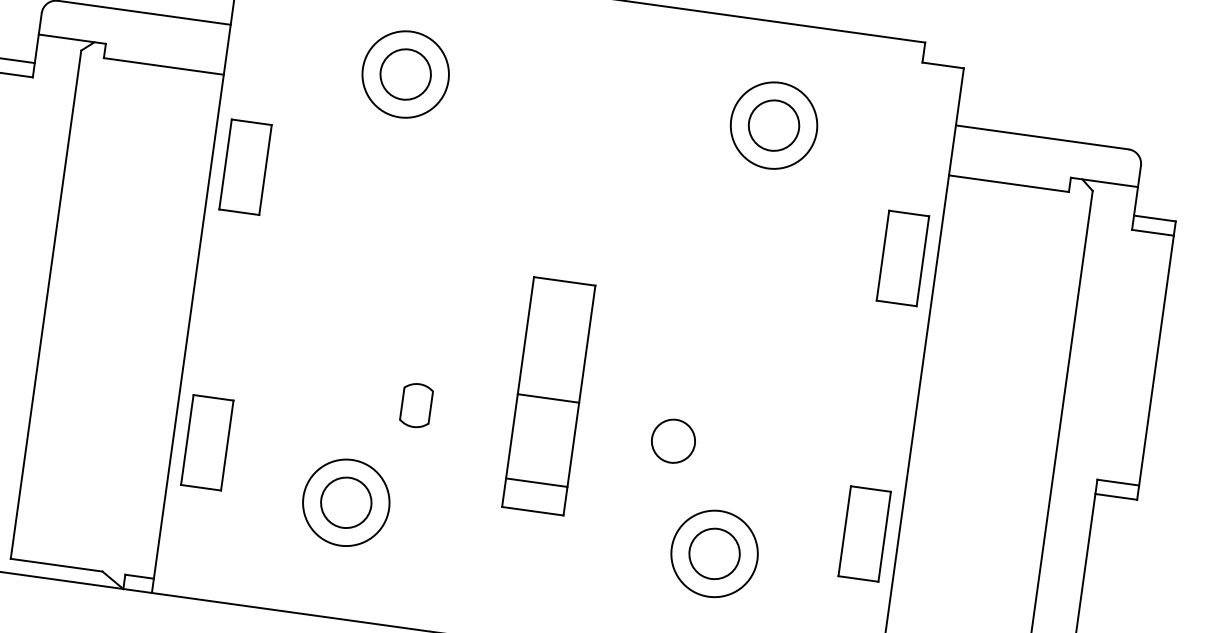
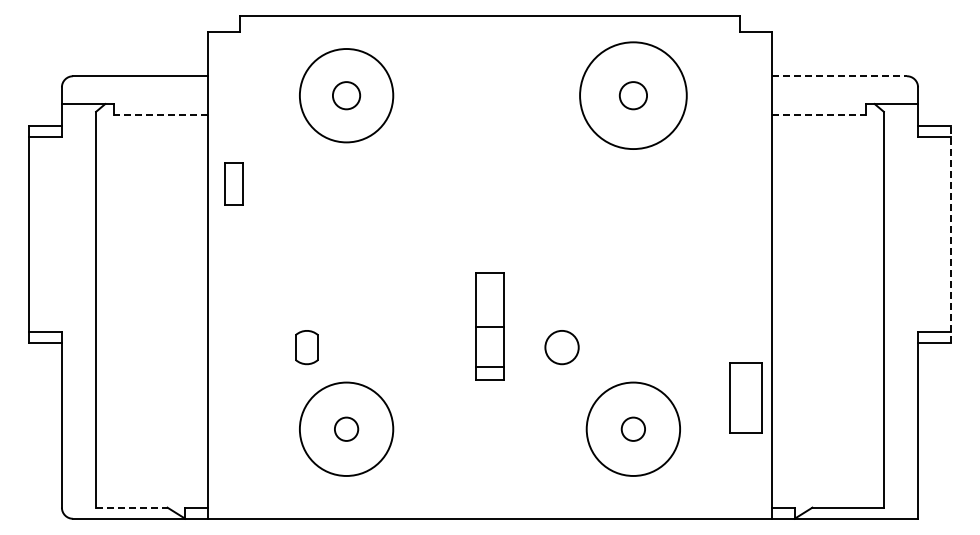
line: (163, 66) -> (160, 115), solid -> dashed
circle: (405, 74) -> (346, 95), size x0.7
circle: (405, 74) -> (346, 95), size x1.4
circle: (772, 125) -> (632, 95), size x0.7
circle: (774, 125) -> (633, 95), size x1.6
line: (1043, 137) -> (840, 76), solid -> dashed
part: (244, 167) -> (233, 183), size x0.6
line: (1009, 184) -> (819, 115), solid -> dashed
part: (902, 258) -> (745, 183), removed
line: (1156, 360) -> (950, 234), solid -> dashed
part: (548, 396) -> (489, 326), size x0.6
part: (415, 405) -> (306, 347), moved
part: (206, 441) -> (233, 397), removed
circle: (672, 441) -> (561, 347), moved
circle: (346, 501) -> (346, 428), size x0.6
circle: (346, 501) -> (346, 428), size x1.4
circle: (713, 552) -> (632, 428), size x0.6
circle: (714, 552) -> (633, 428), size x1.4
line: (56, 564) -> (131, 507), solid -> dashed

